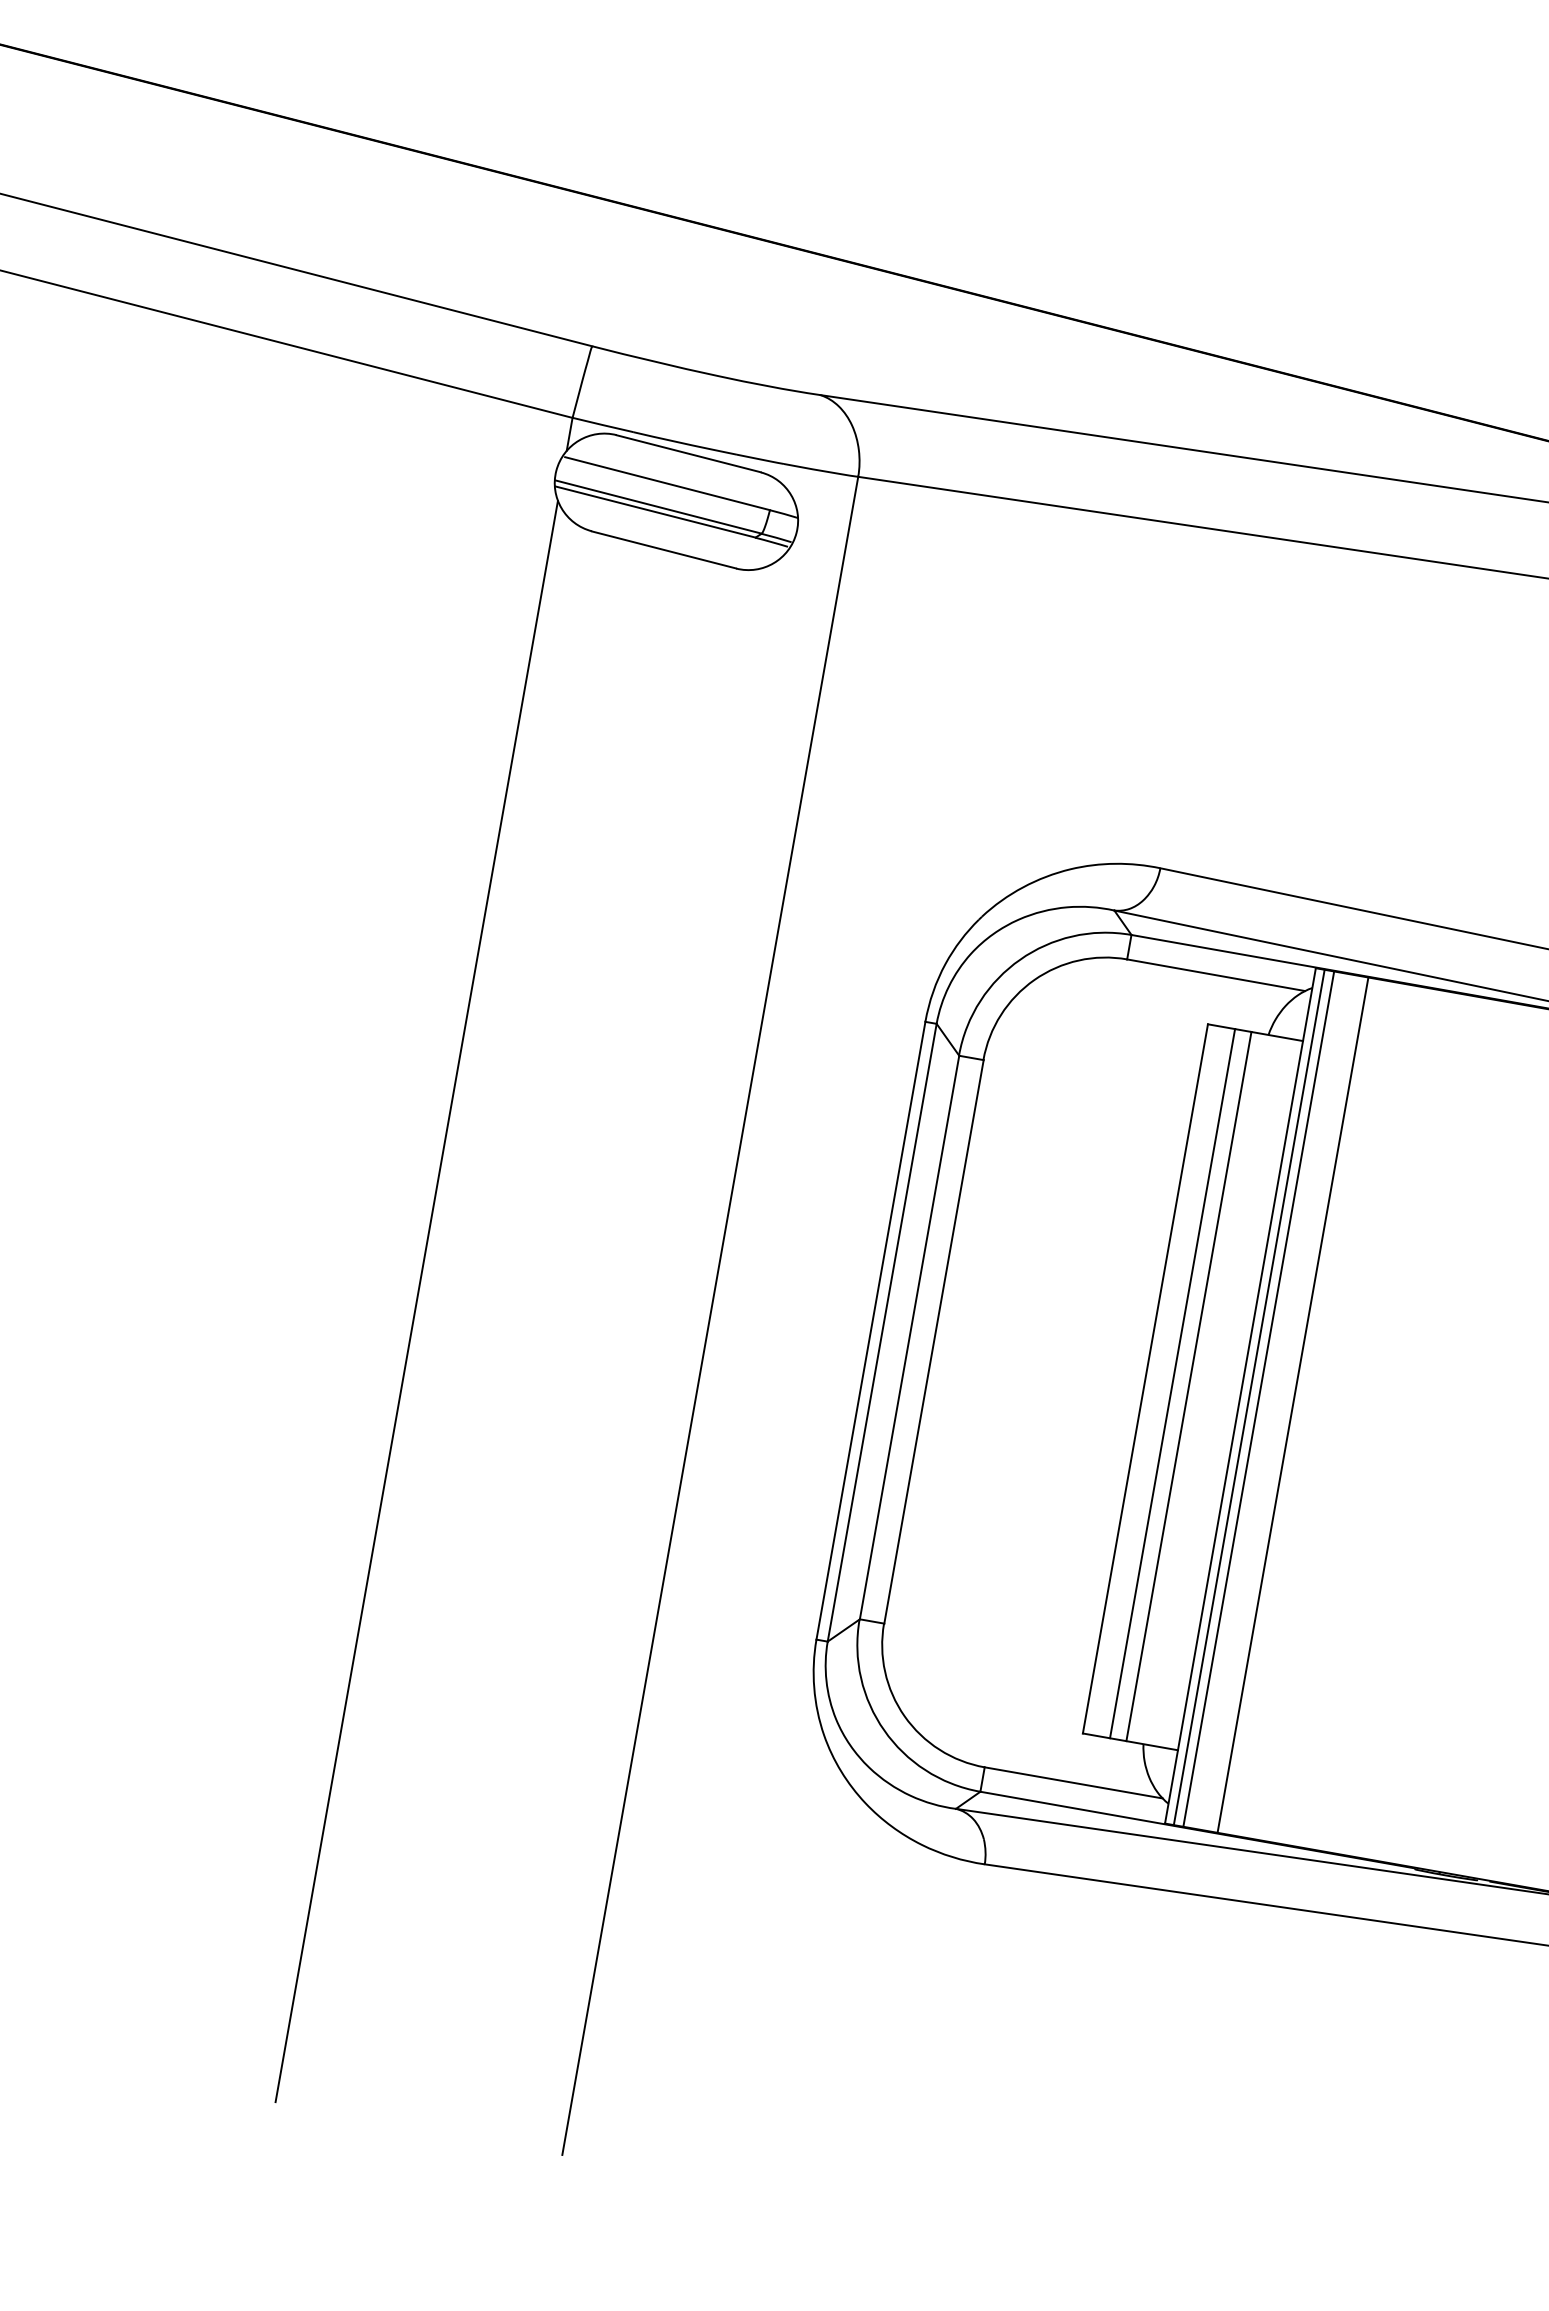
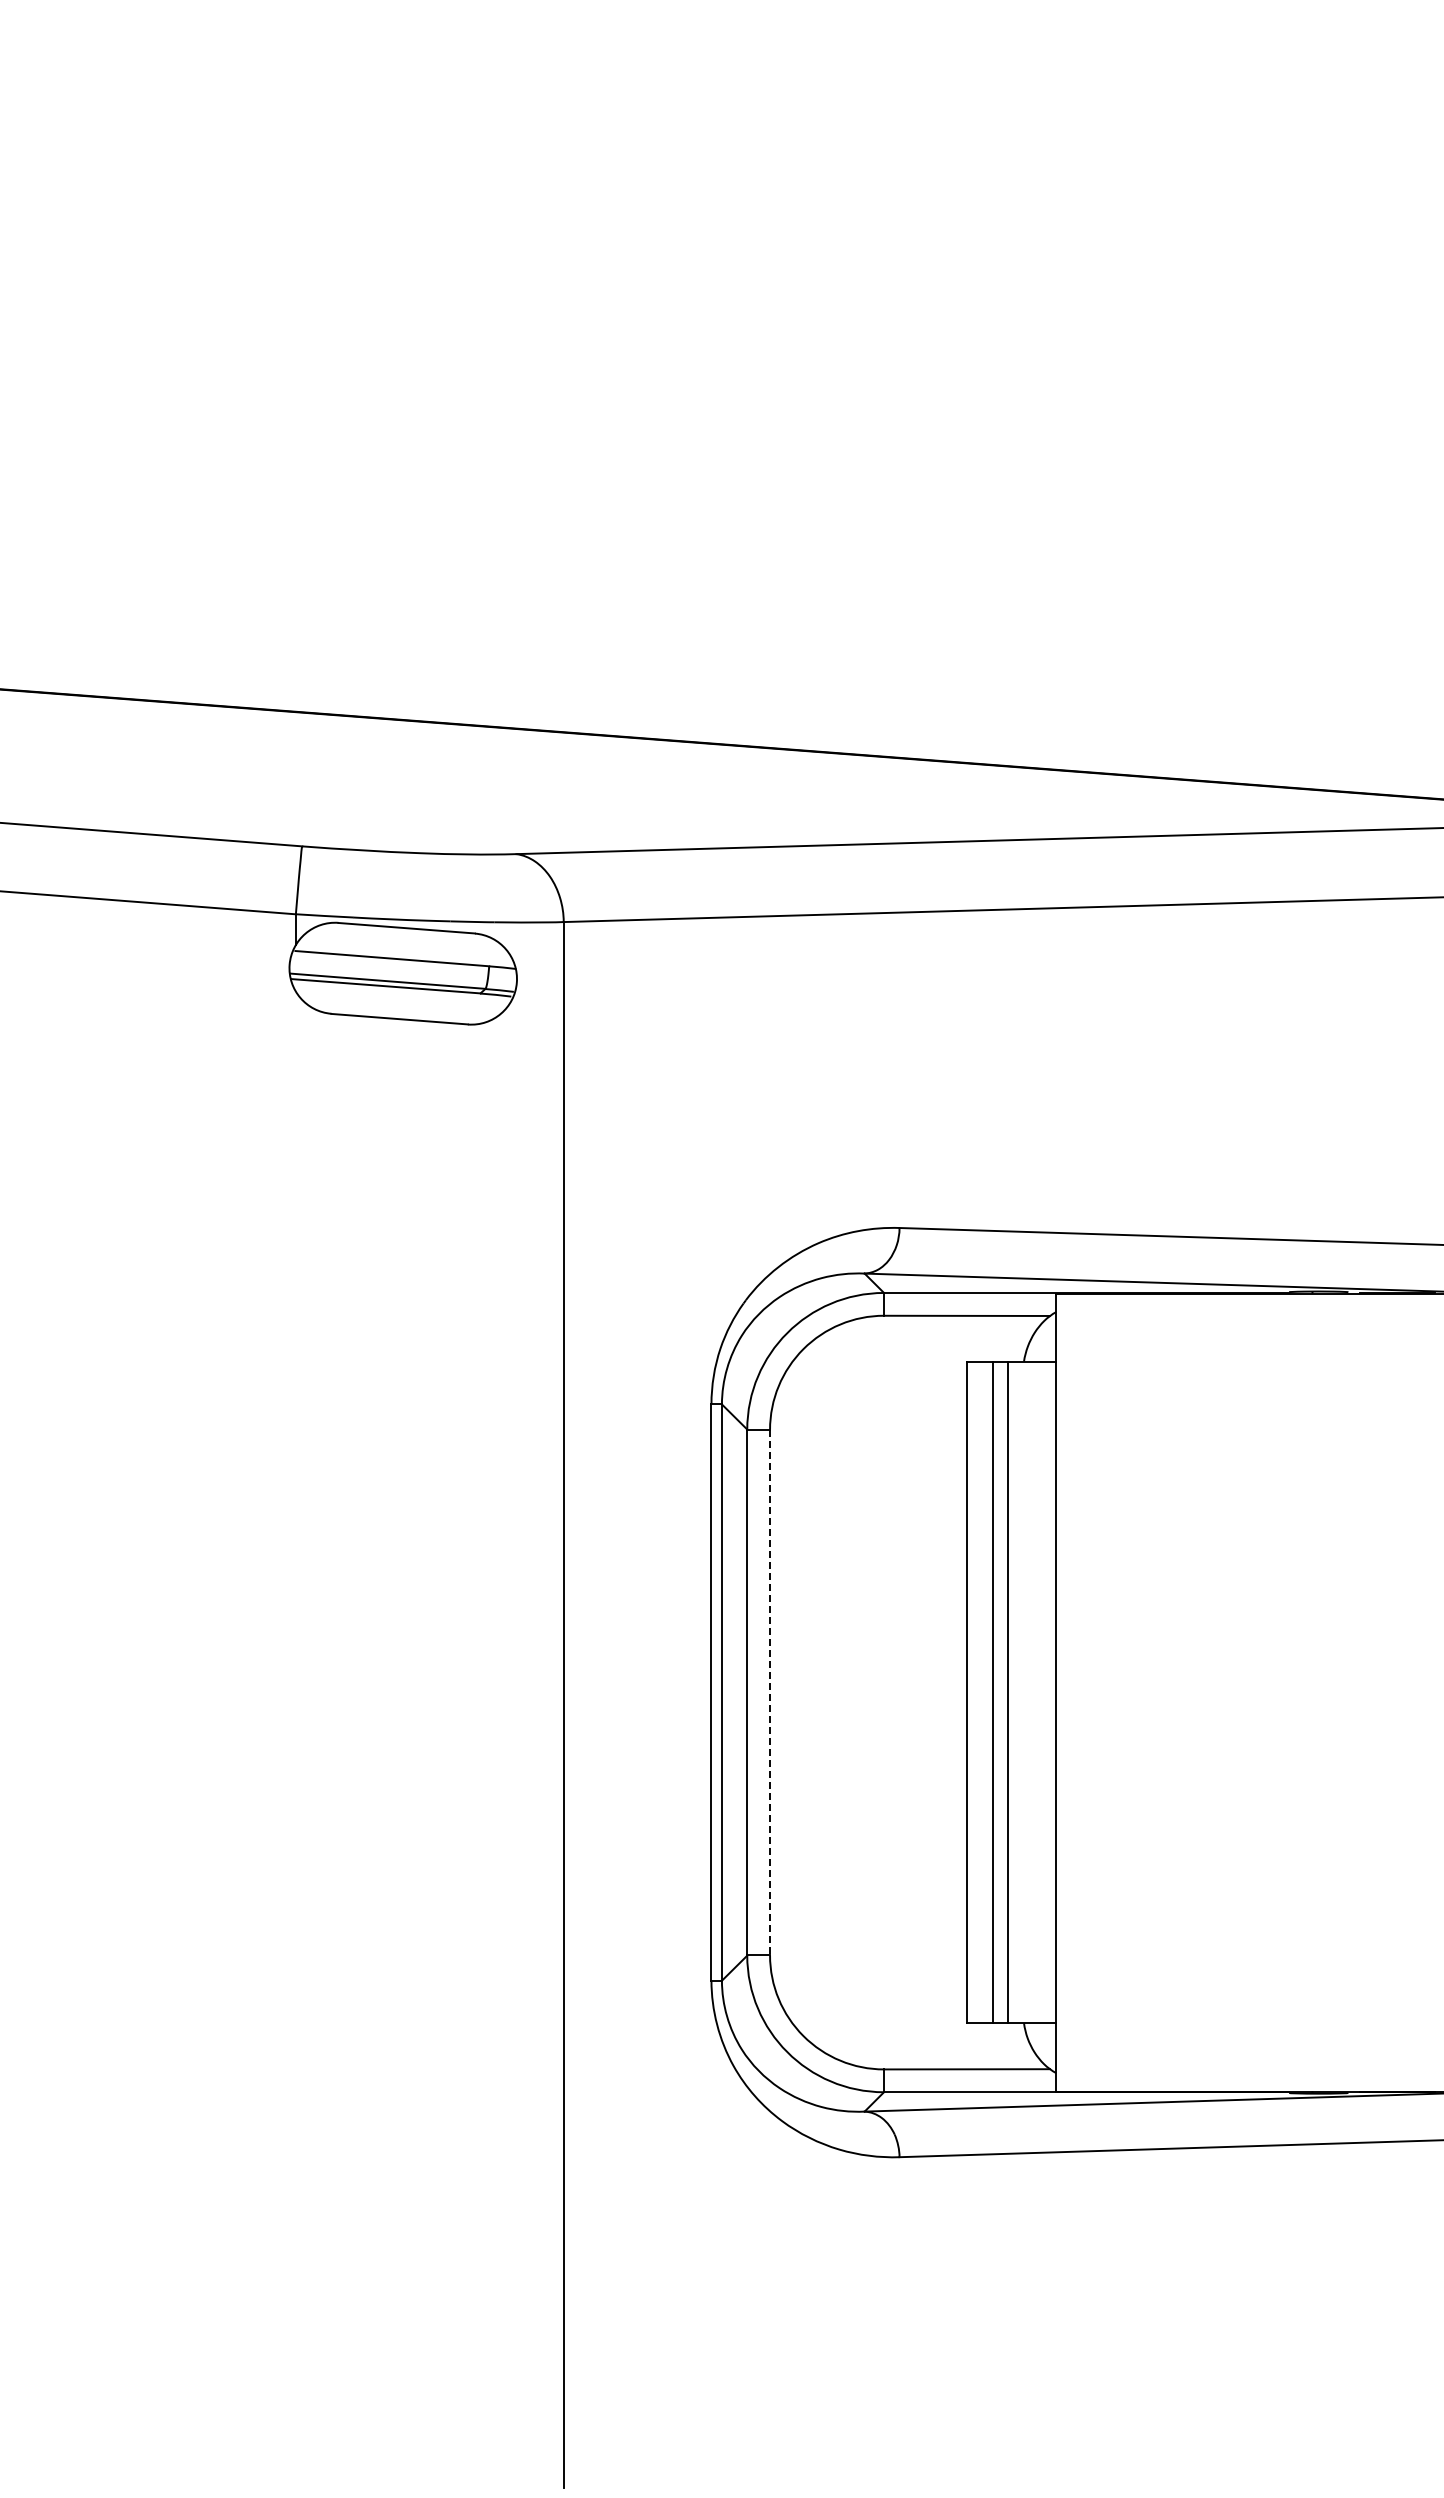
line: (416, 1301) -> (295, 1738), removed
line: (934, 1341) -> (770, 1692), solid -> dashed
line: (1249, 1397) -> (1064, 1692), removed
line: (1259, 1399) -> (1073, 1692), removed
line: (1293, 1405) -> (1105, 1692), removed

